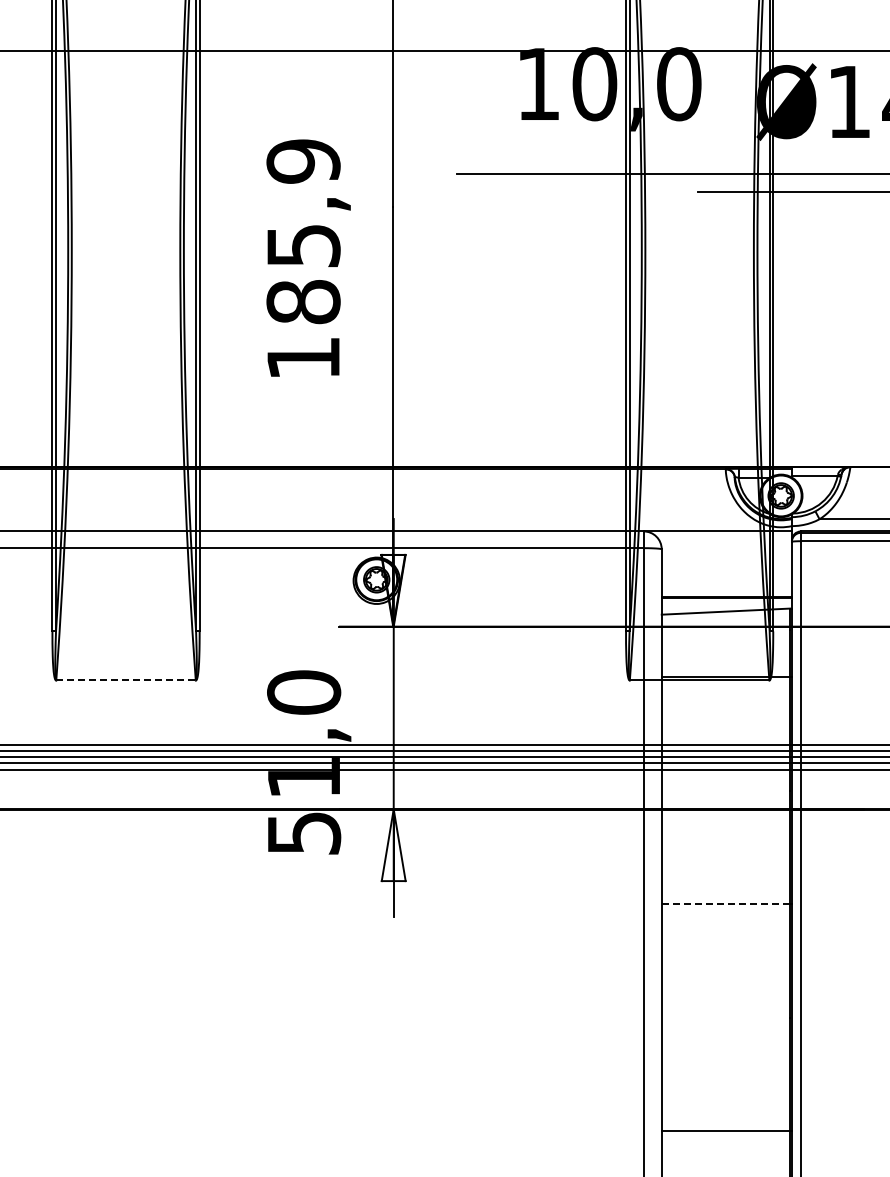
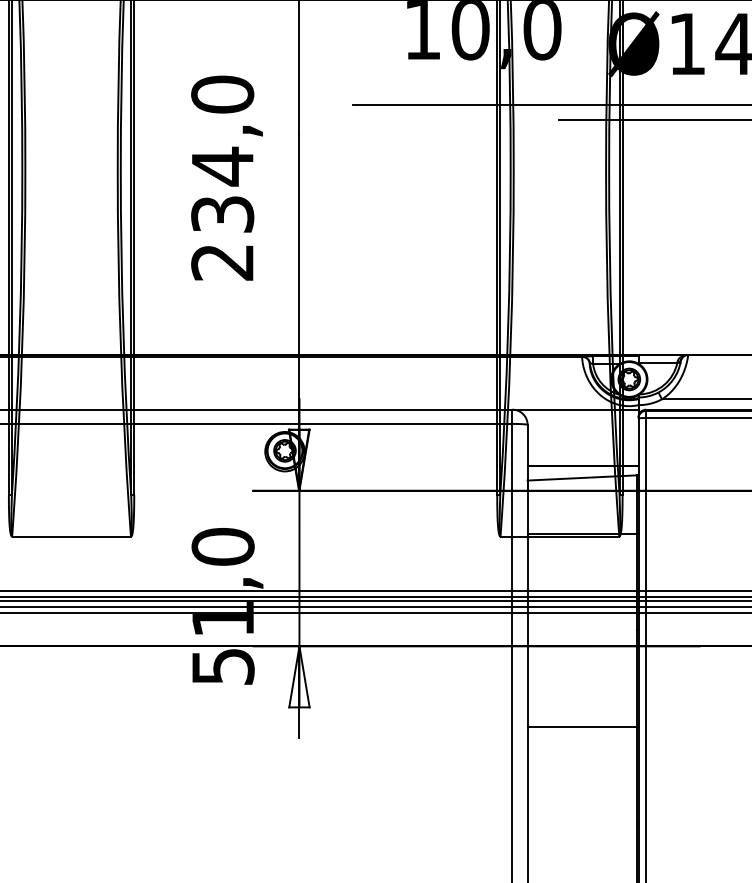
text: (303, 259) -> (222, 178), 185,9 -> 234,0
line: (125, 680) -> (71, 536), dashed -> solid
line: (725, 904) -> (581, 727), dashed -> solid

